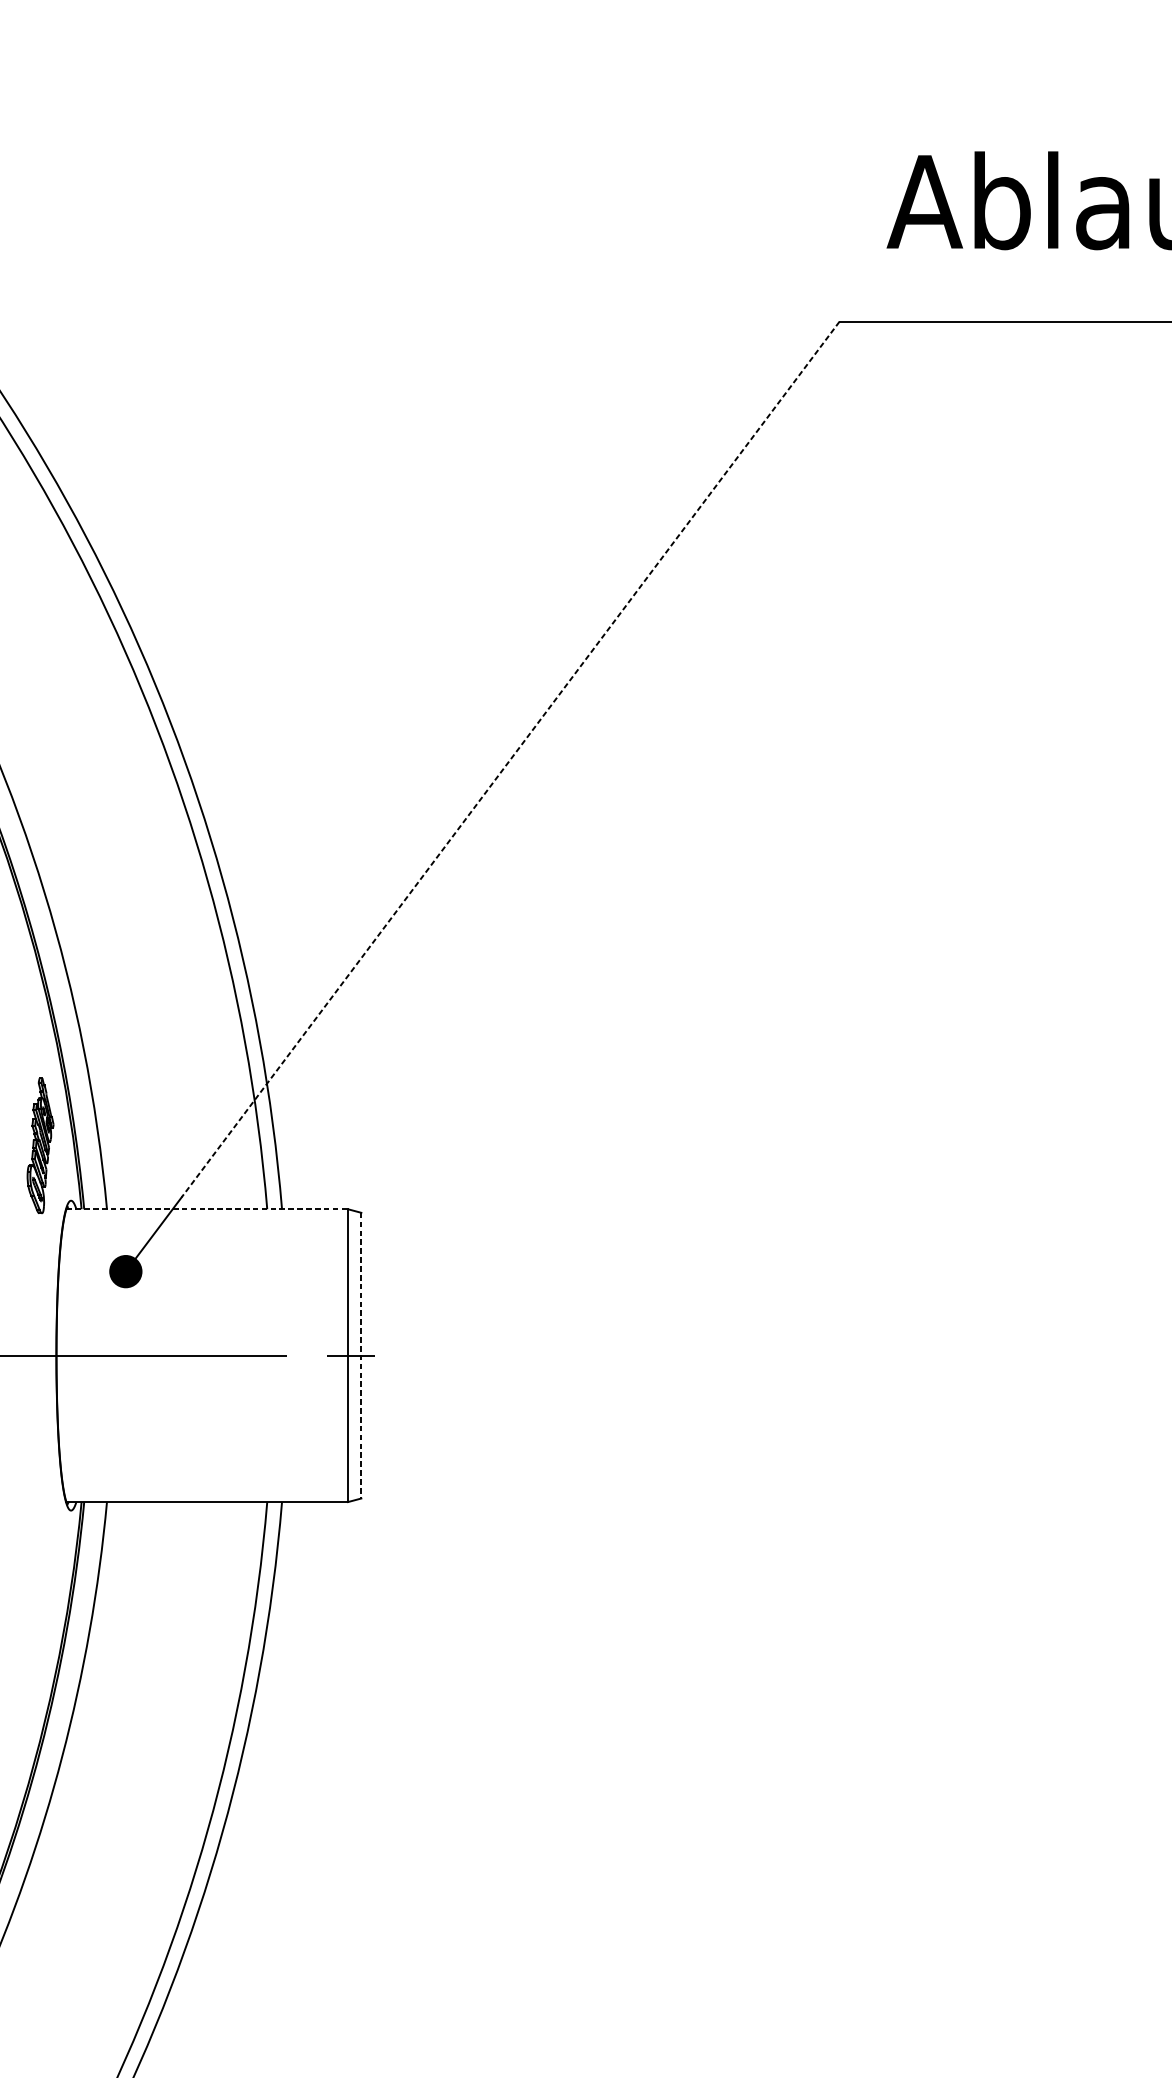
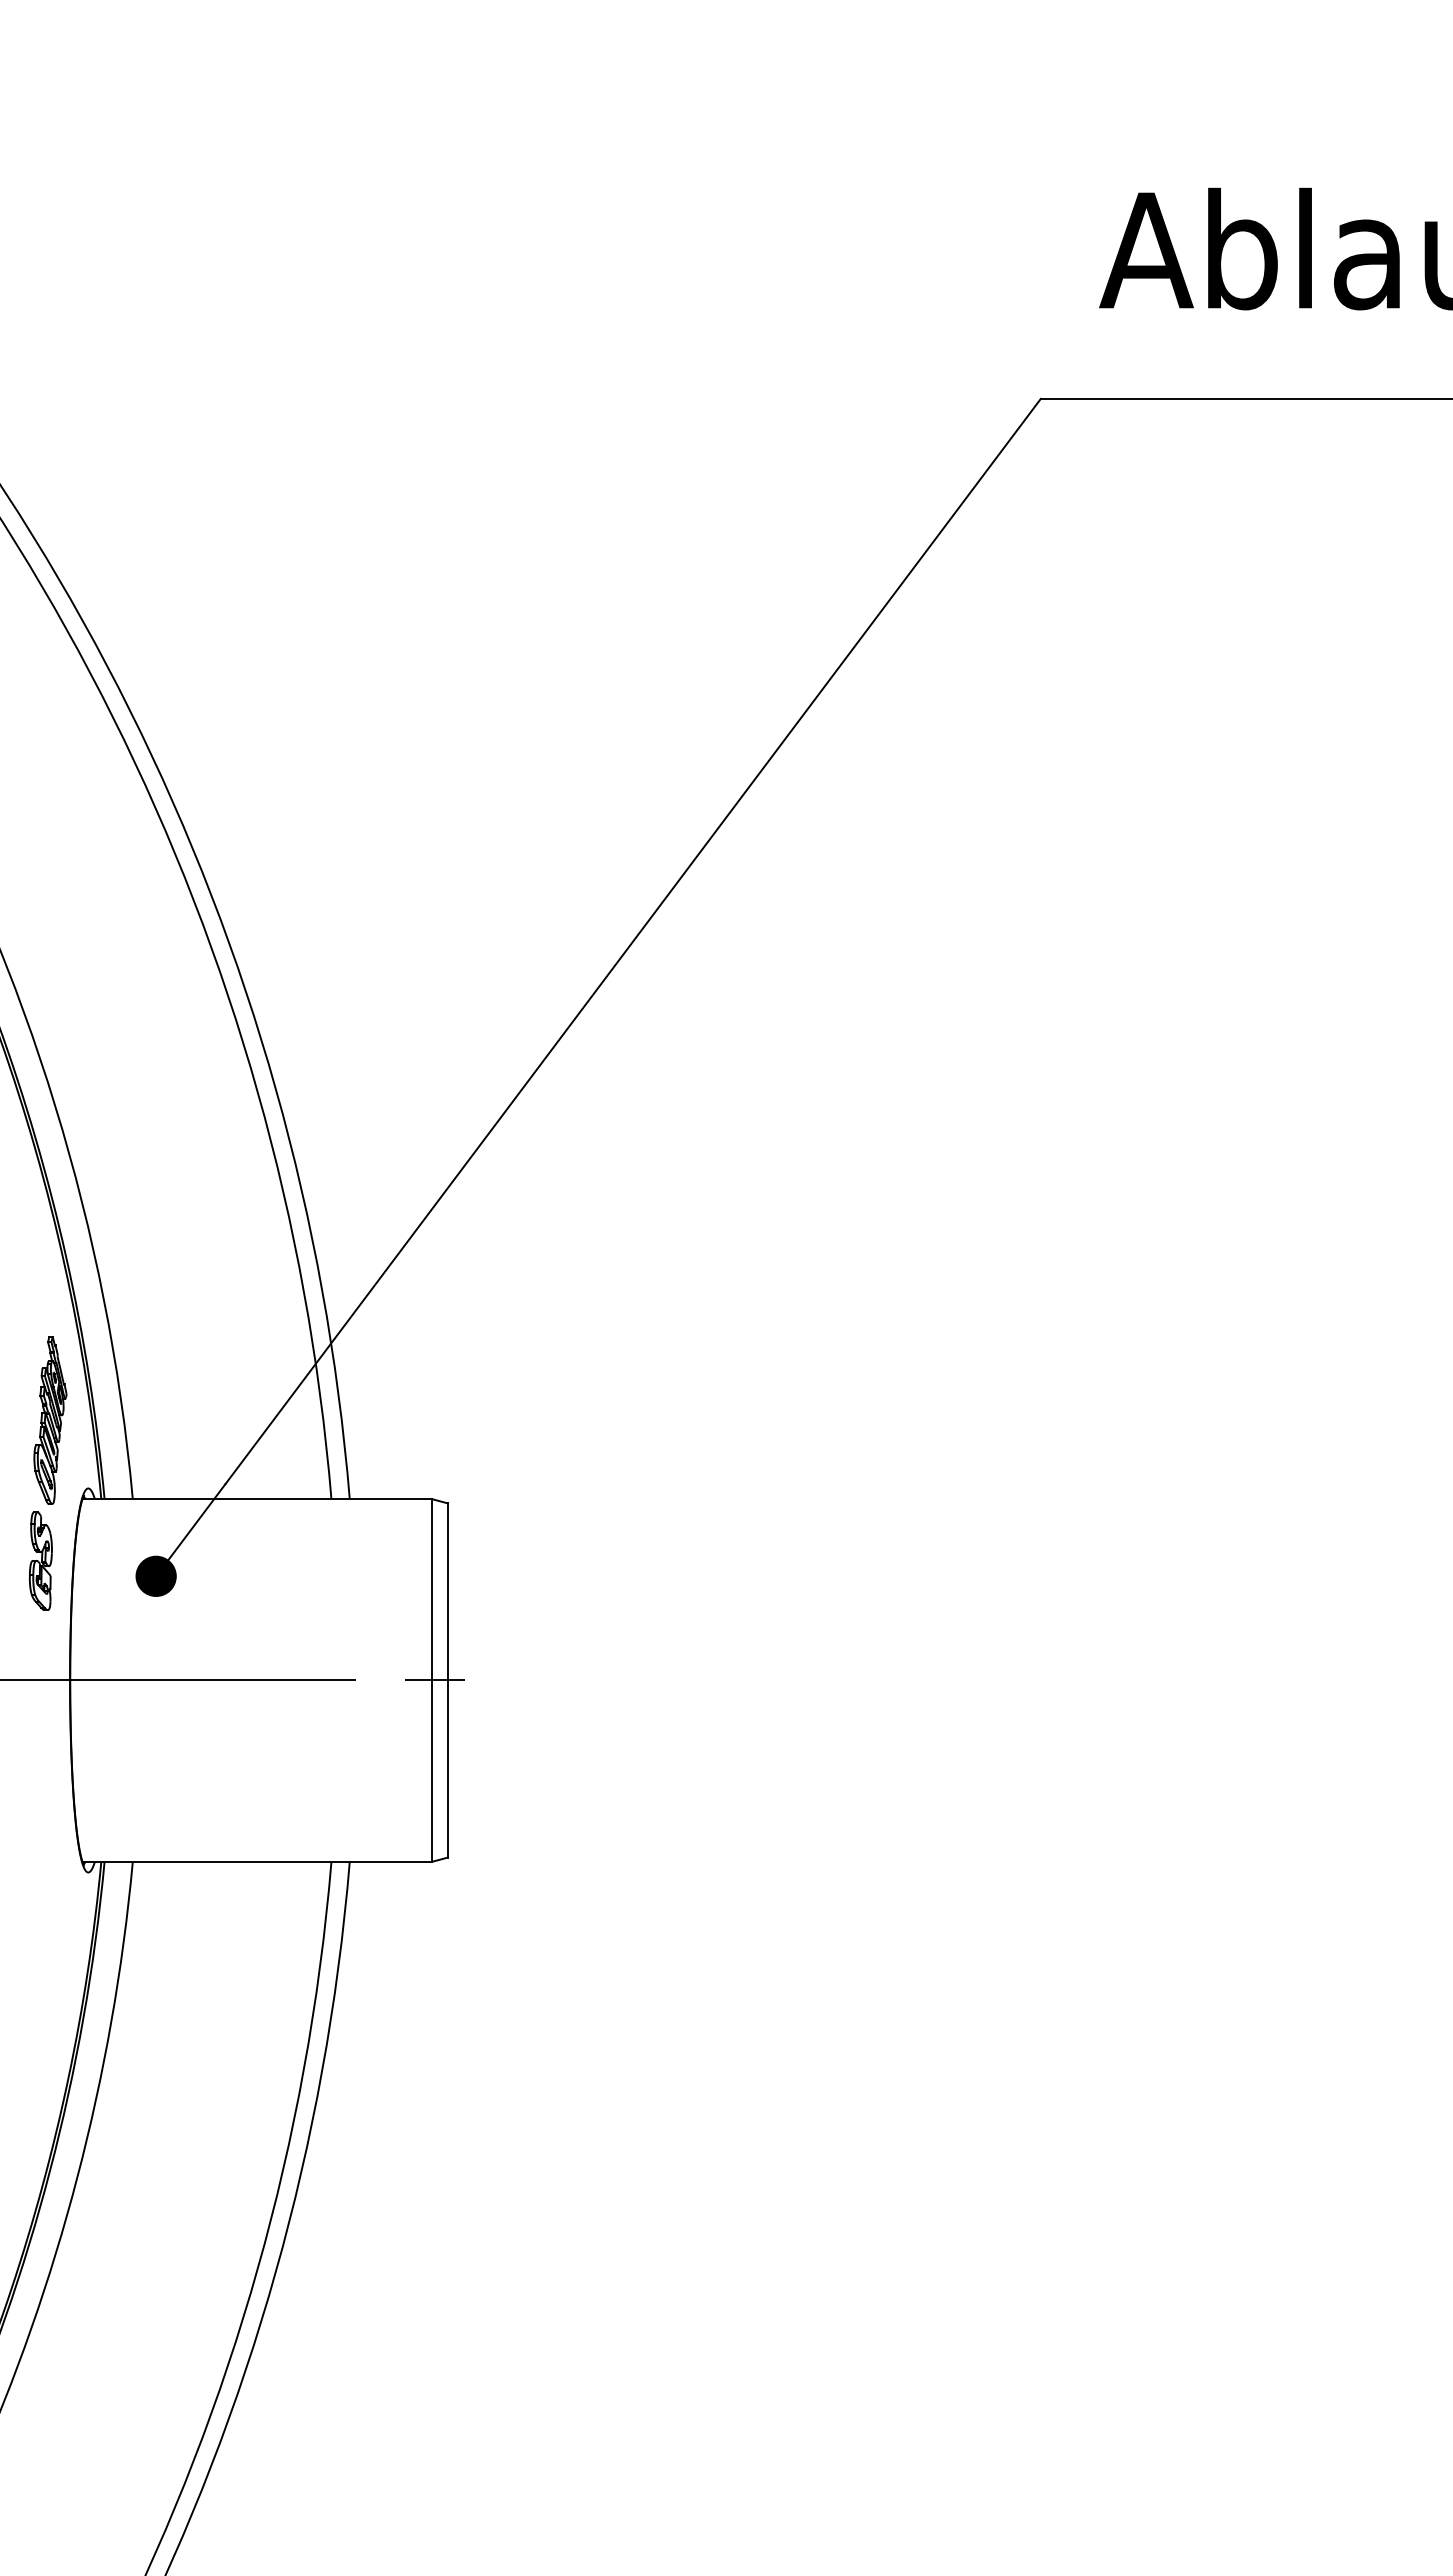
line: (510, 759) -> (633, 941), dashed -> solid
line: (207, 1209) -> (257, 1499), dashed -> solid
part: (32, 1258) -> (40, 1560), added
line: (361, 1355) -> (448, 1680), dashed -> solid

